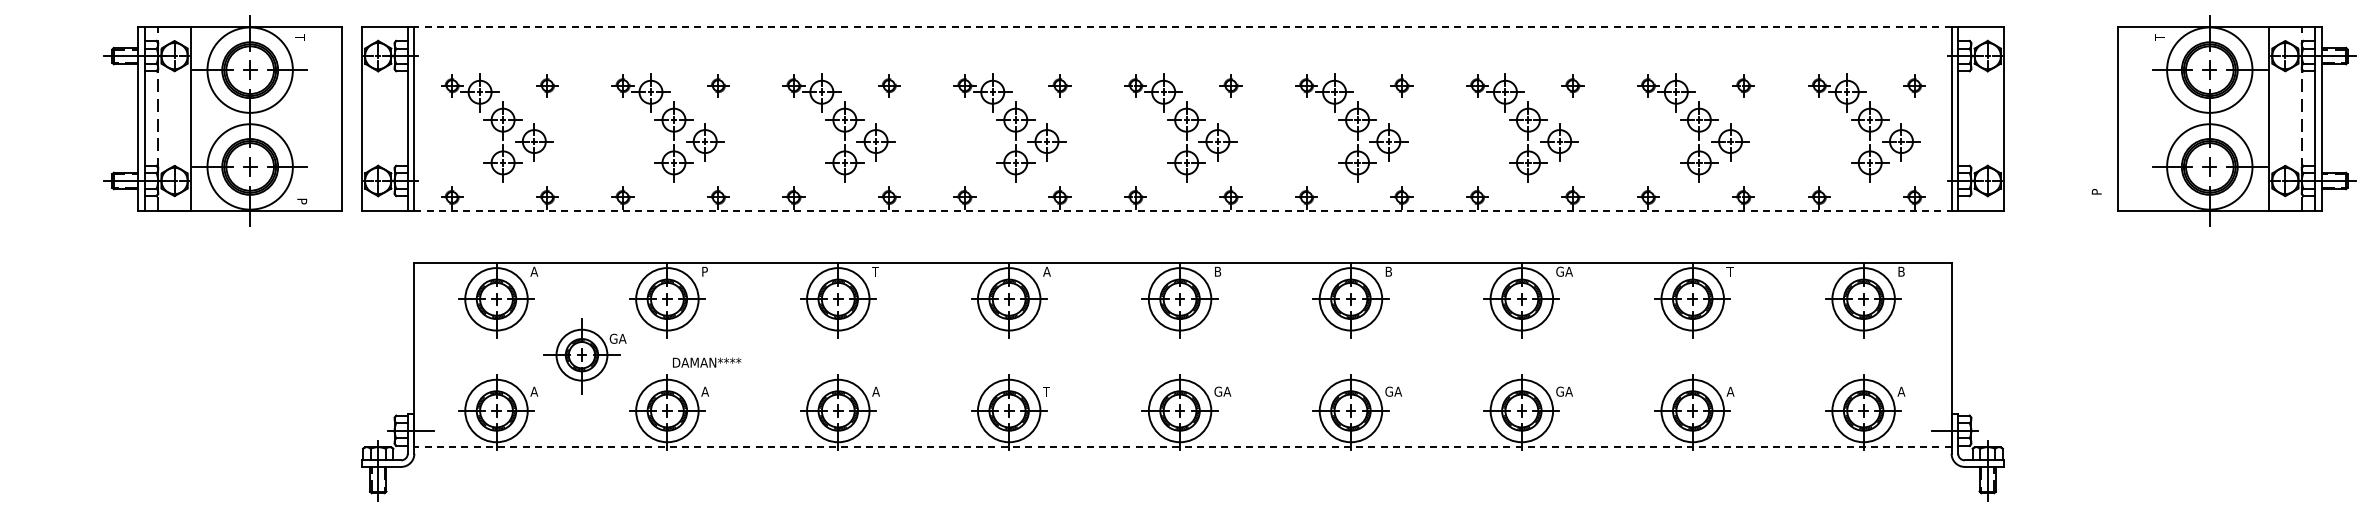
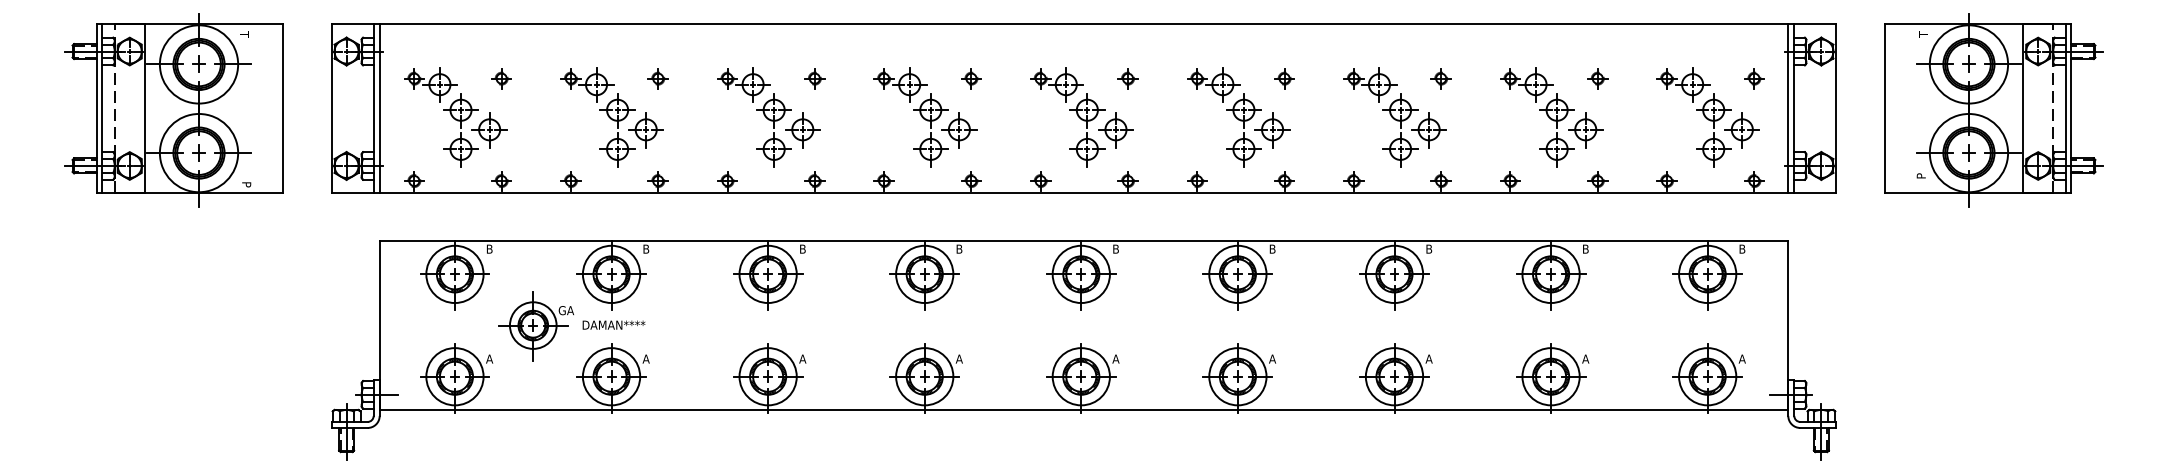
line: (1183, 26) -> (1084, 24), dashed -> solid
part: (222, 120) -> (173, 110), moved
part: (2236, 120) -> (1993, 110), moved
line: (1183, 210) -> (1084, 193), dashed -> solid
text: (534, 271) -> (489, 248), A -> B
text: (705, 271) -> (646, 248), P -> B
text: (875, 271) -> (802, 248), T -> B
text: (1046, 271) -> (958, 248), A -> B
text: (1564, 271) -> (1433, 248), GA -> B
text: (1729, 271) -> (1584, 248), T -> B
text: (707, 362) -> (614, 324), moved
text: (1046, 391) -> (958, 358), T -> A
text: (1222, 391) -> (1120, 358), GA -> A
text: (1393, 391) -> (1276, 358), GA -> A
text: (1563, 391) -> (1432, 358), GA -> A
line: (1183, 447) -> (1084, 410), dashed -> solid

